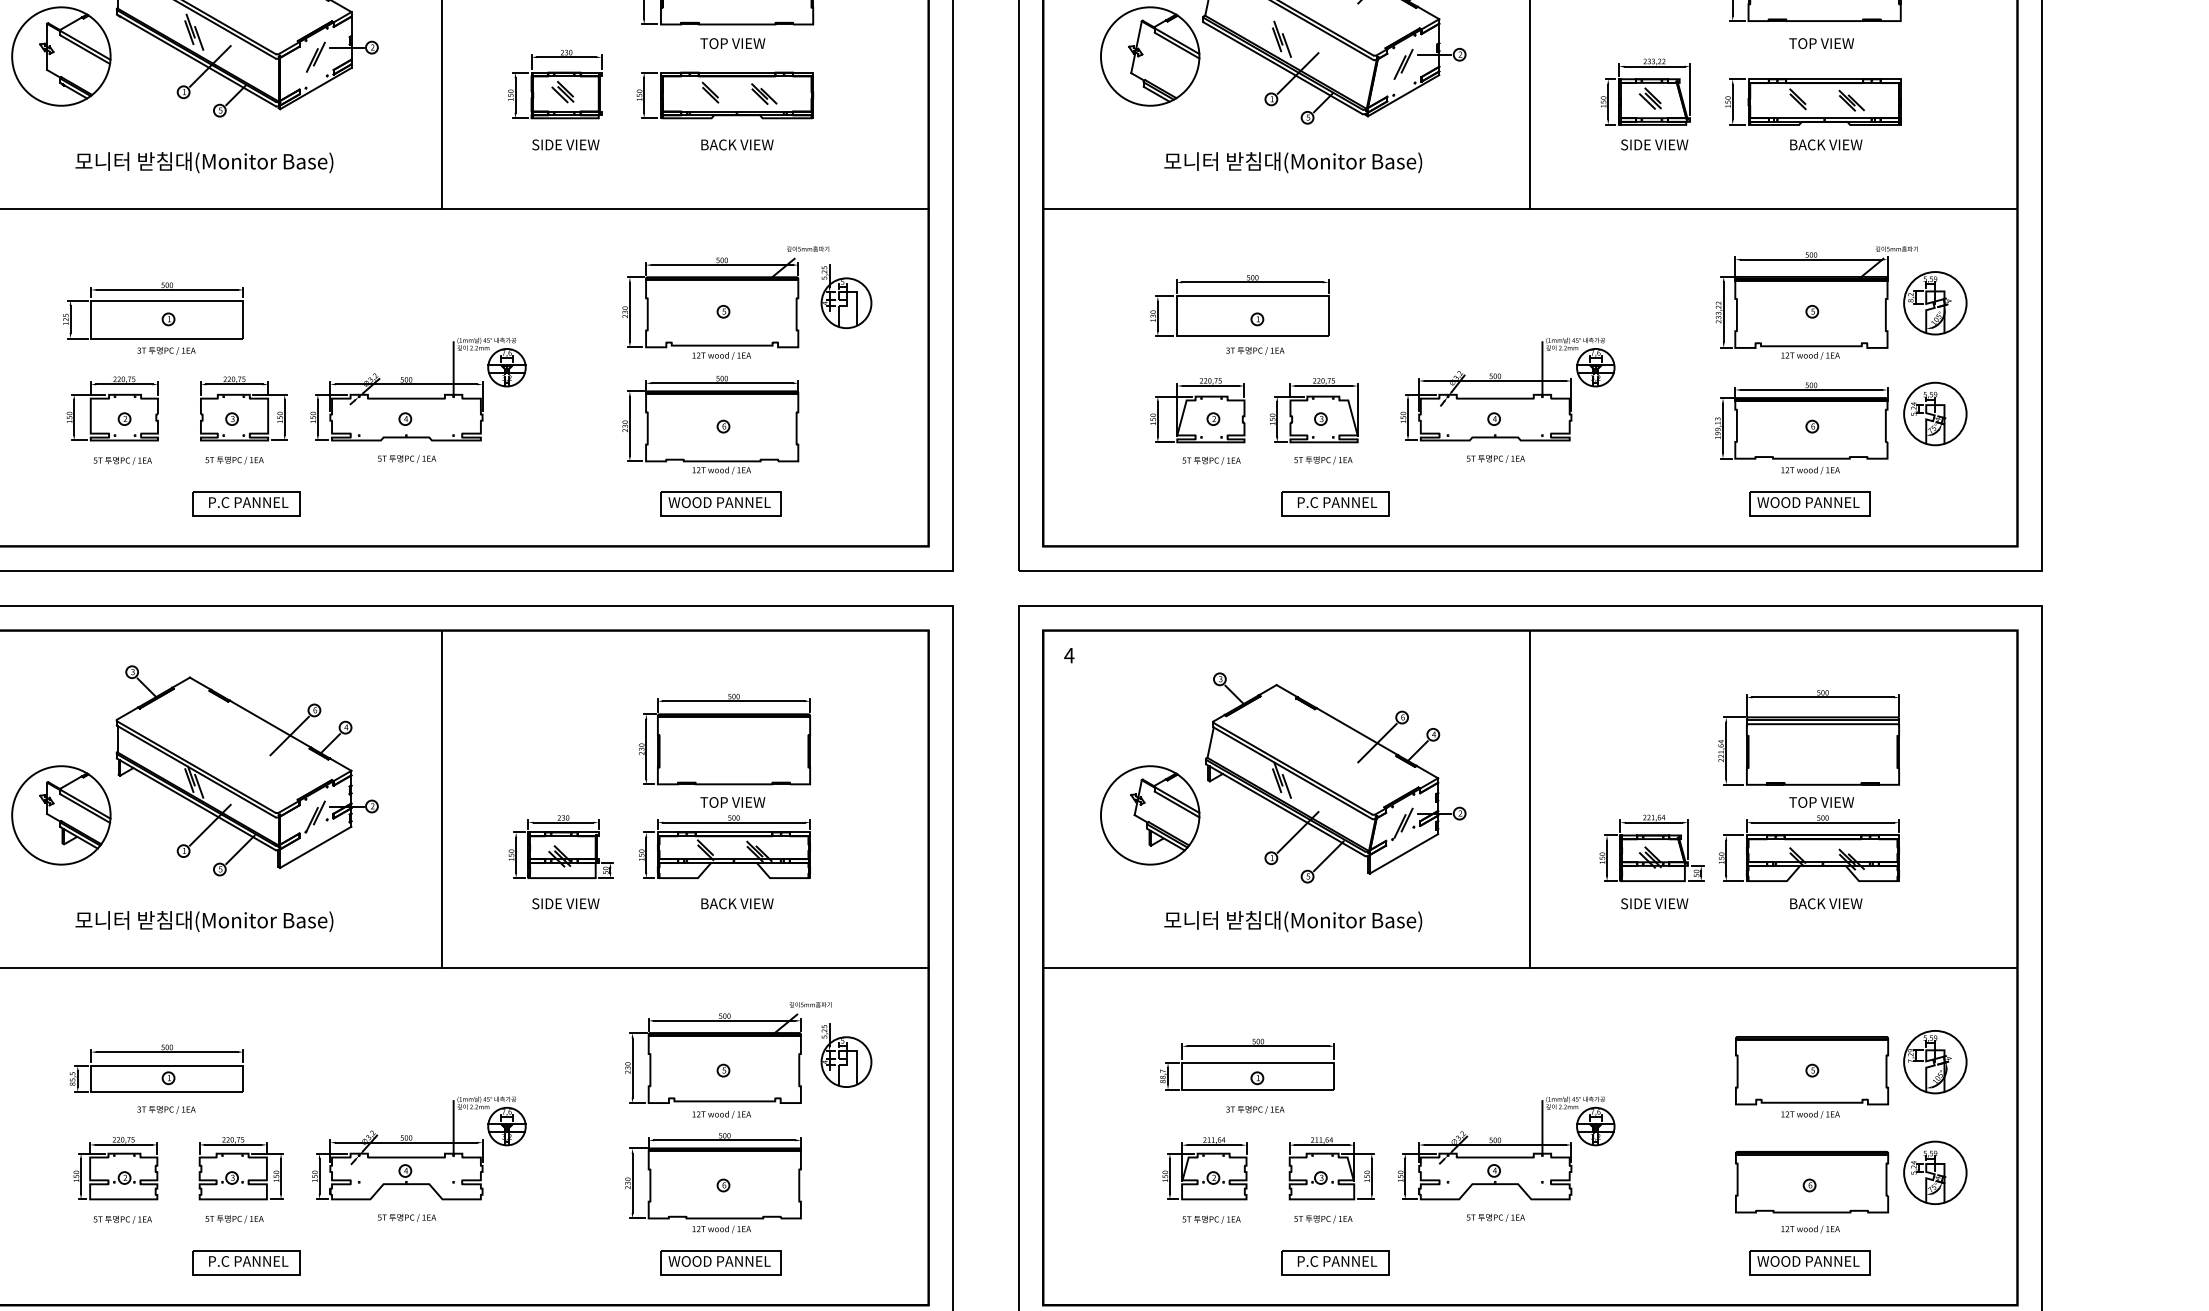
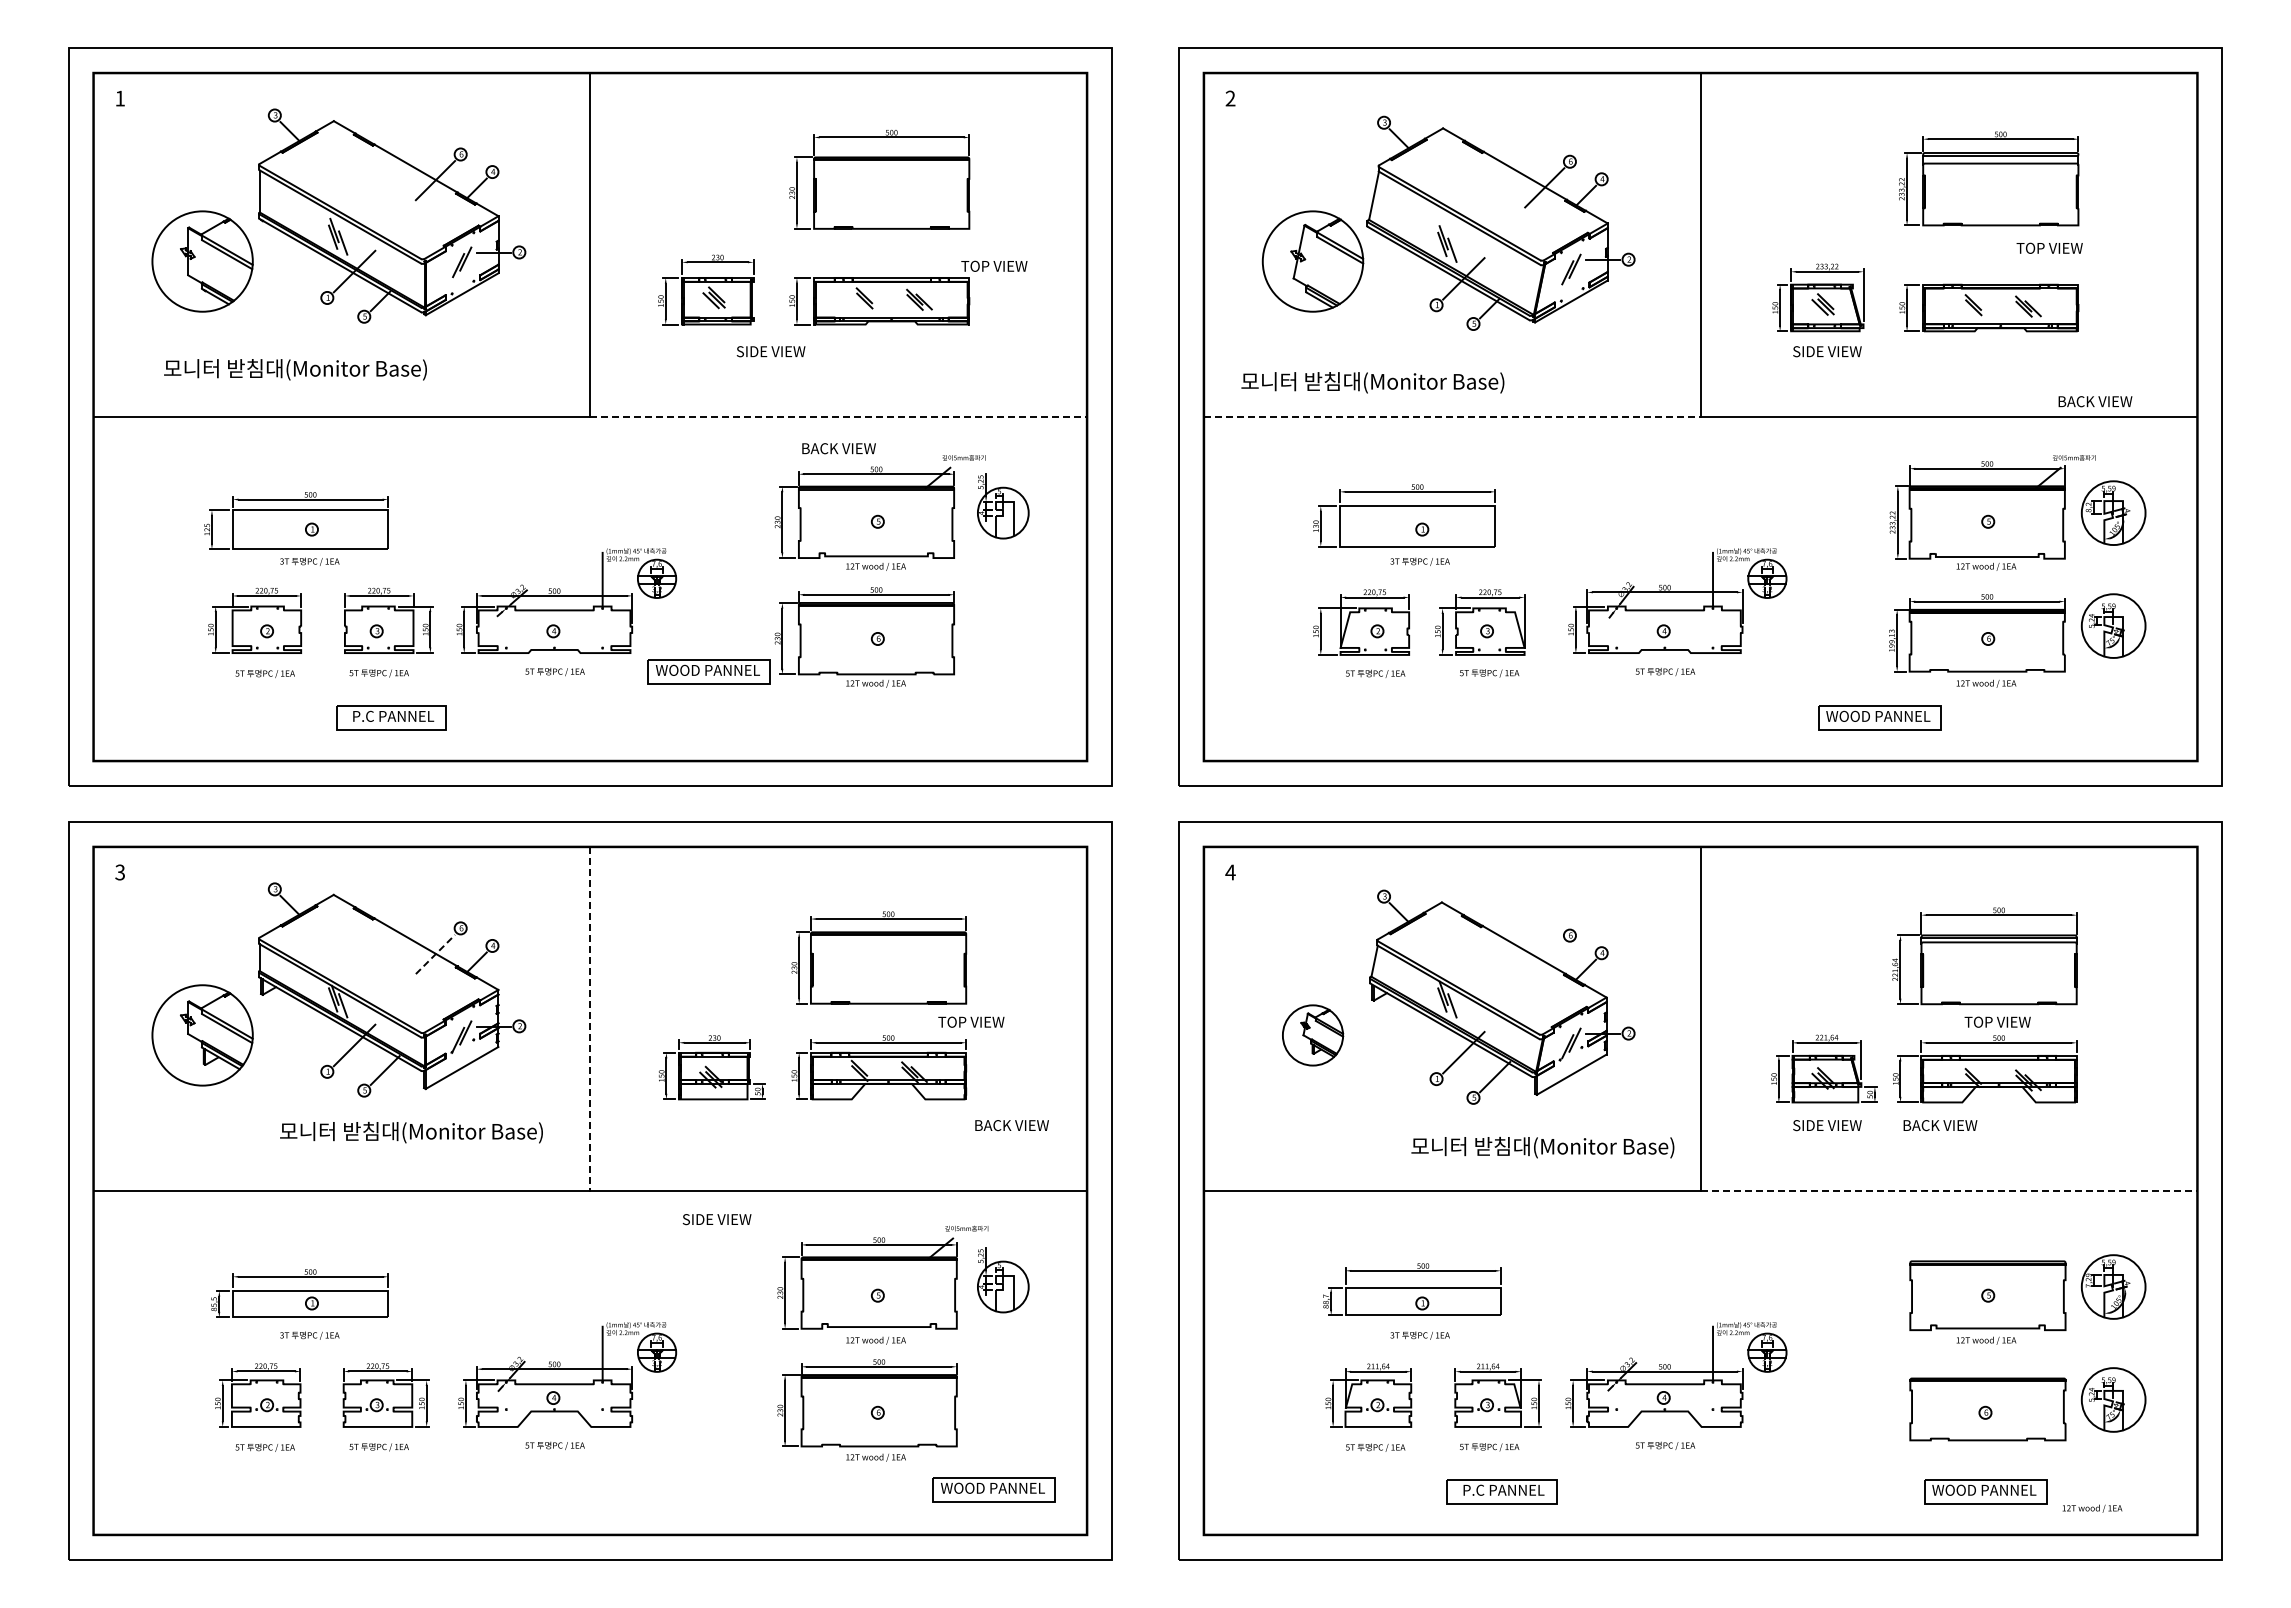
text: (732, 42) -> (994, 265), moved
text: (1821, 42) -> (2049, 247), moved
text: (565, 144) -> (770, 351), moved
text: (736, 144) -> (838, 448), moved
text: (1826, 144) -> (2095, 401), moved
text: (204, 162) -> (295, 369), moved
text: (1292, 162) -> (1372, 382), moved
line: (685, 209) -> (839, 417), solid -> dashed
line: (1286, 209) -> (1452, 417), solid -> dashed
part: (720, 503) -> (708, 671), moved
part: (1335, 503) -> (1501, 717), removed
part: (1809, 503) -> (1879, 717), moved
line: (289, 736) -> (435, 954), solid -> dashed
line: (1377, 742) -> (1544, 961), removed
line: (441, 799) -> (590, 1019), solid -> dashed
text: (732, 801) -> (971, 1021), moved
part: (1149, 815) -> (1312, 1035), size x0.6
text: (565, 903) -> (716, 1219), moved
text: (736, 903) -> (1011, 1125), moved
text: (1826, 903) -> (1940, 1125), moved
text: (204, 921) -> (411, 1132), moved
text: (1292, 921) -> (1542, 1147), moved
line: (1774, 967) -> (1949, 1190), solid -> dashed
text: (1810, 1229) -> (2092, 1508), moved
part: (246, 1262) -> (391, 1491), removed
part: (720, 1262) -> (993, 1489), moved

